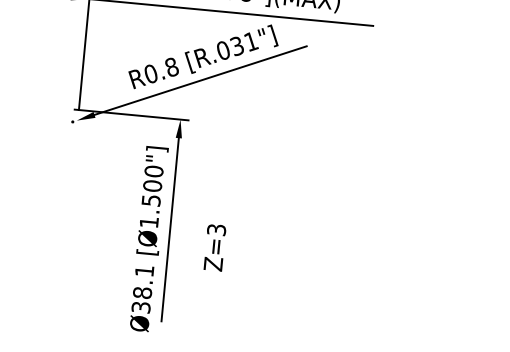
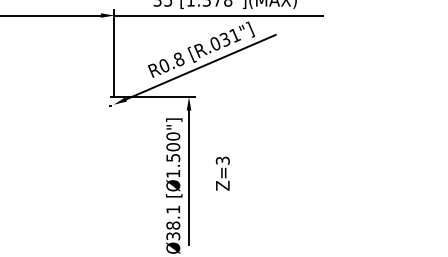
text: (214, 247) -> (222, 173), moved

